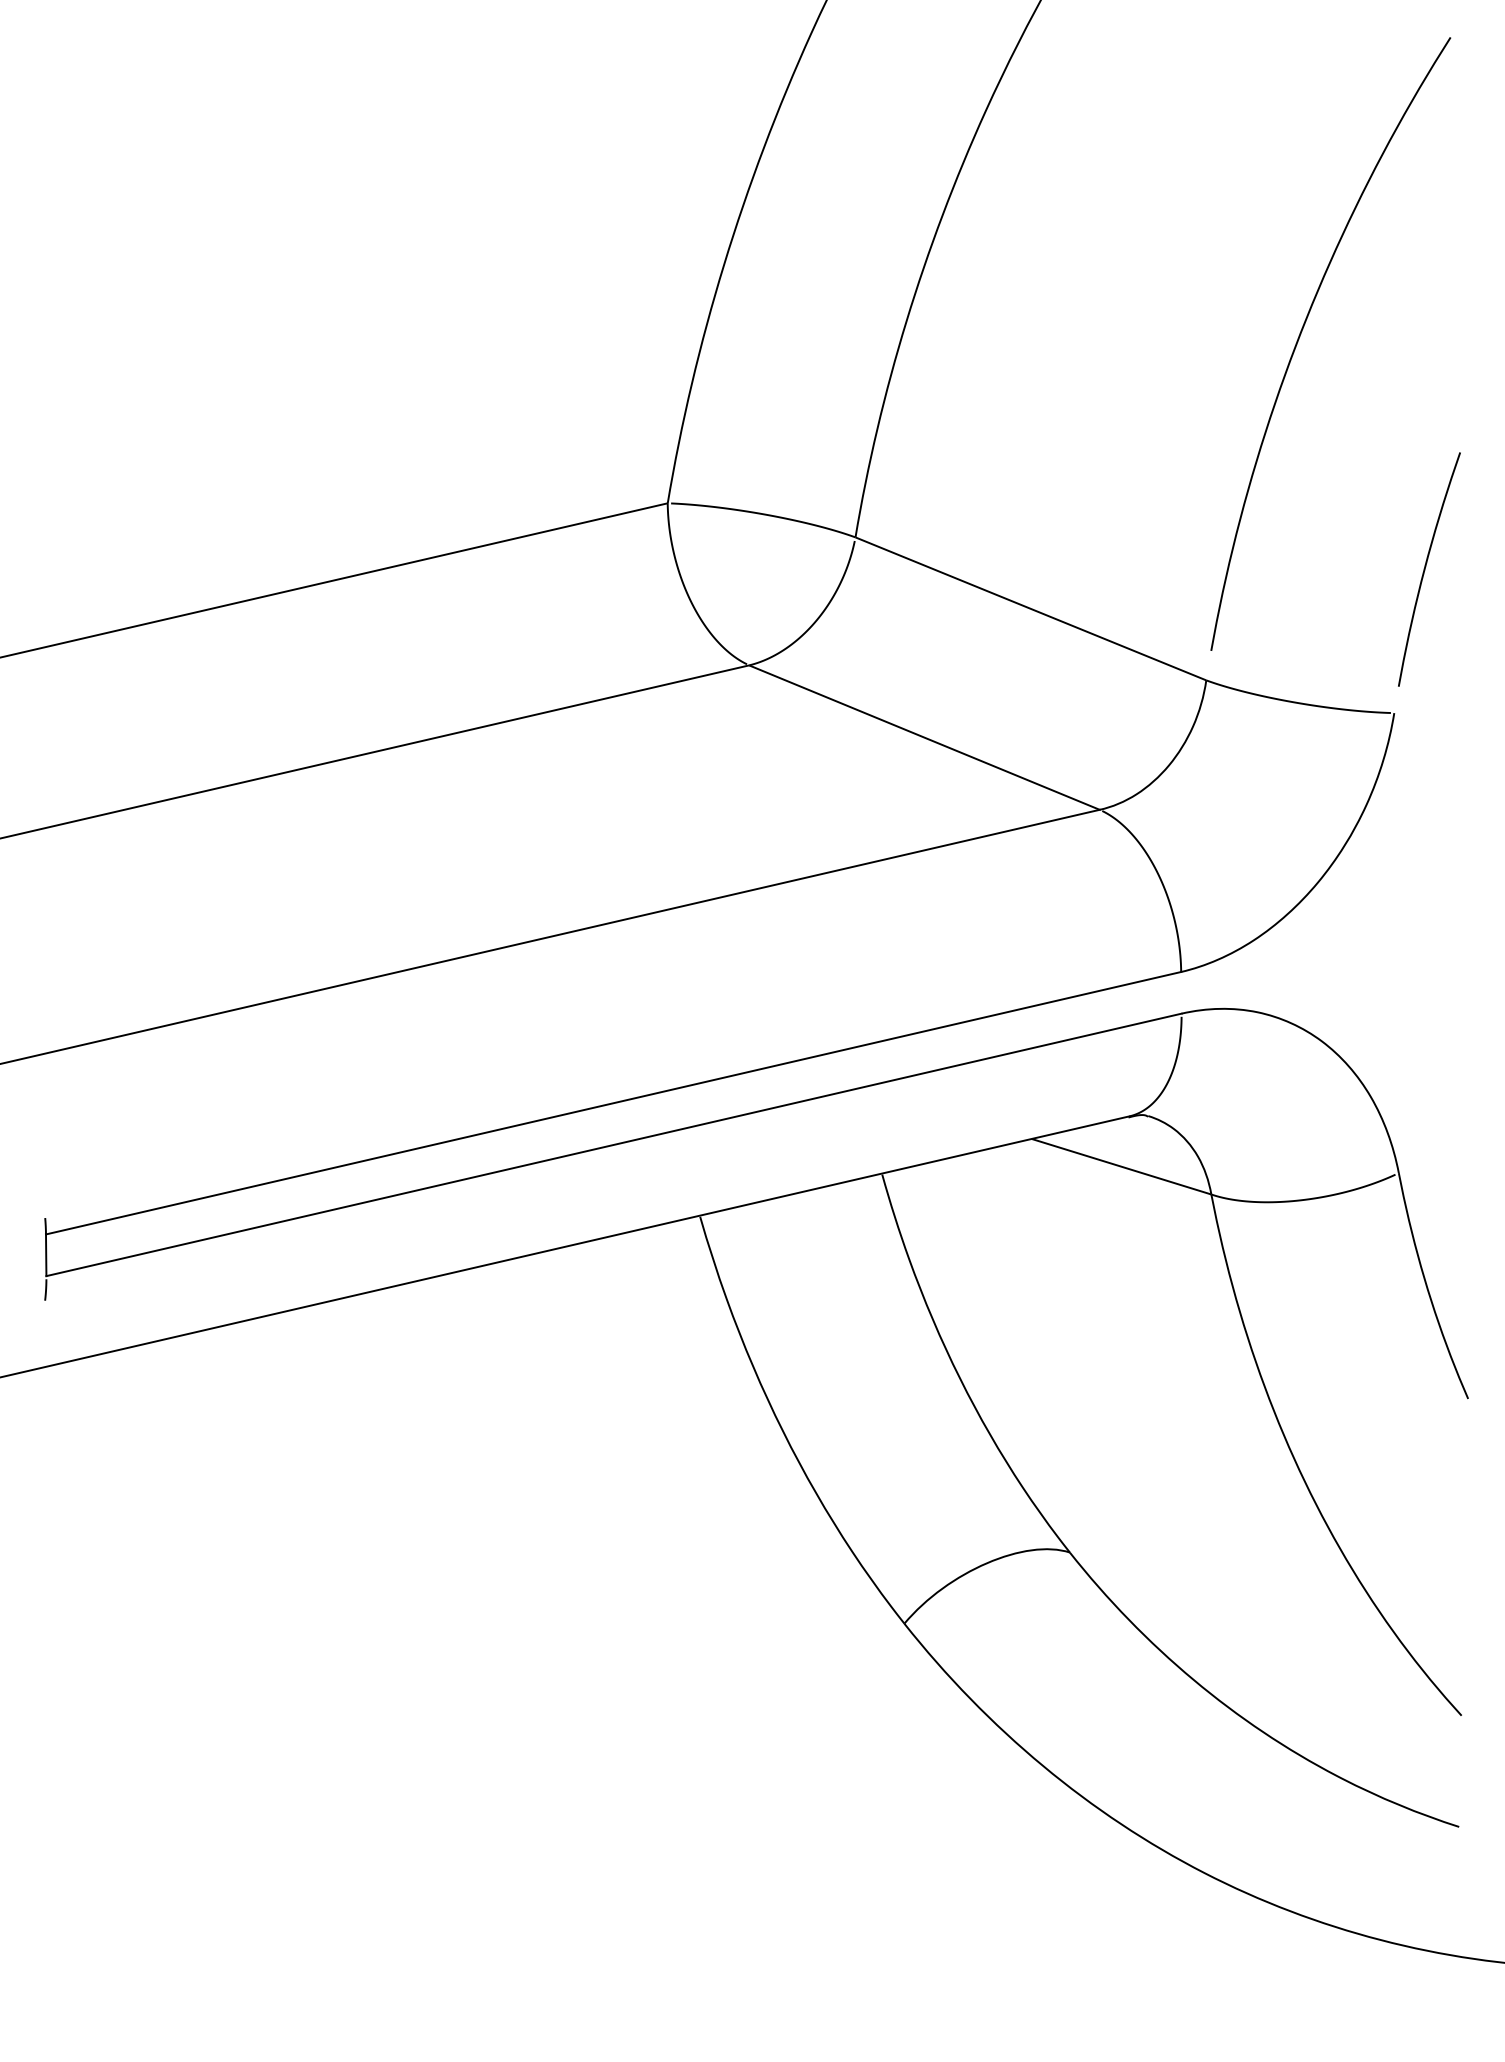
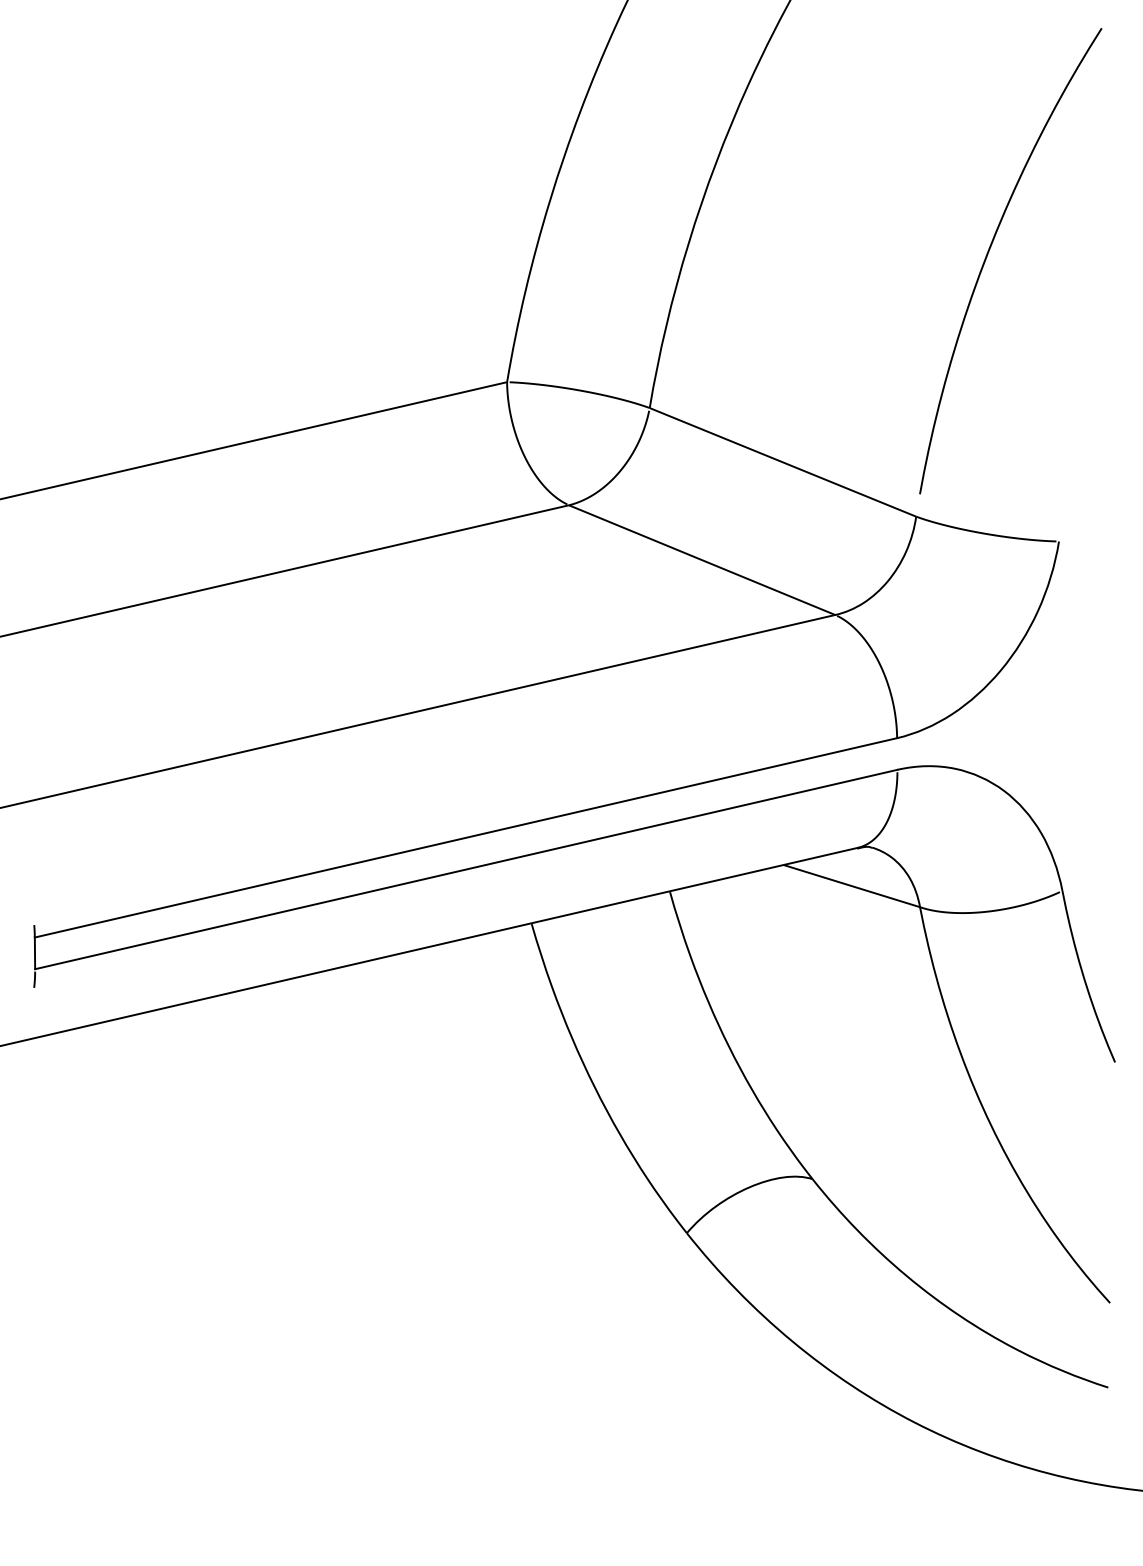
curve: (1425, 569) -> (1082, 432), removed

